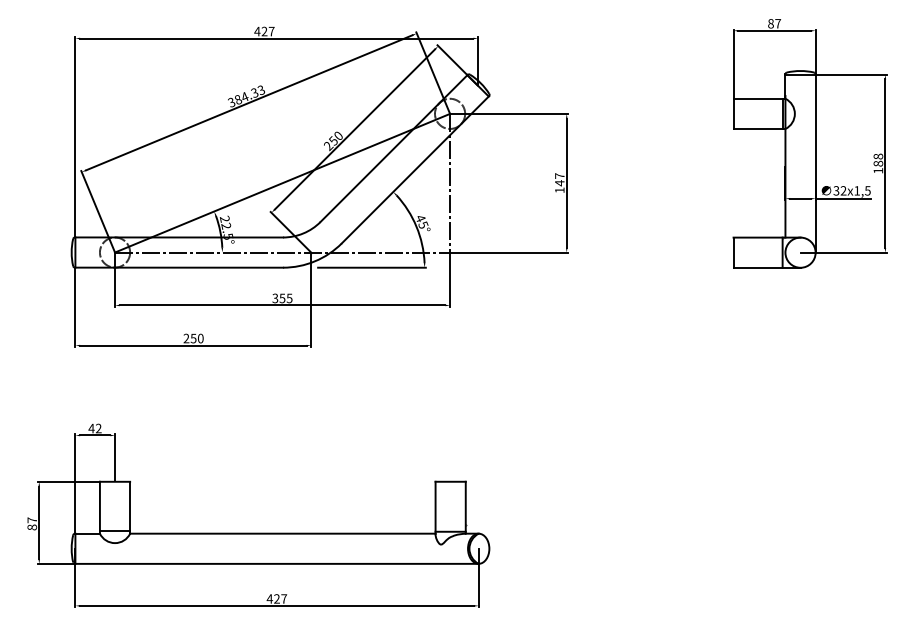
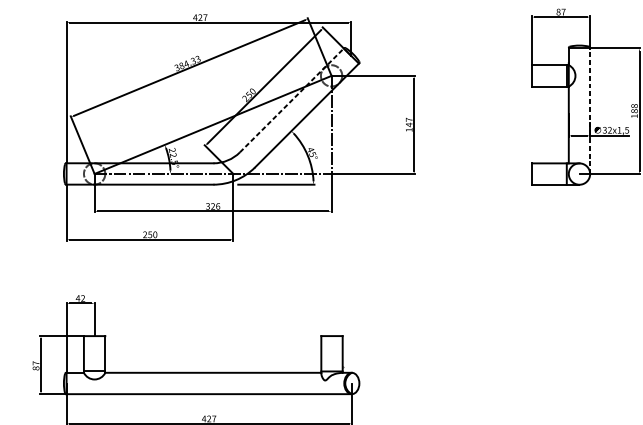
line: (394, 148) -> (292, 100), solid -> dashed
line: (815, 163) -> (590, 110), solid -> dashed
text: (285, 298) -> (215, 206), 355 -> 326

